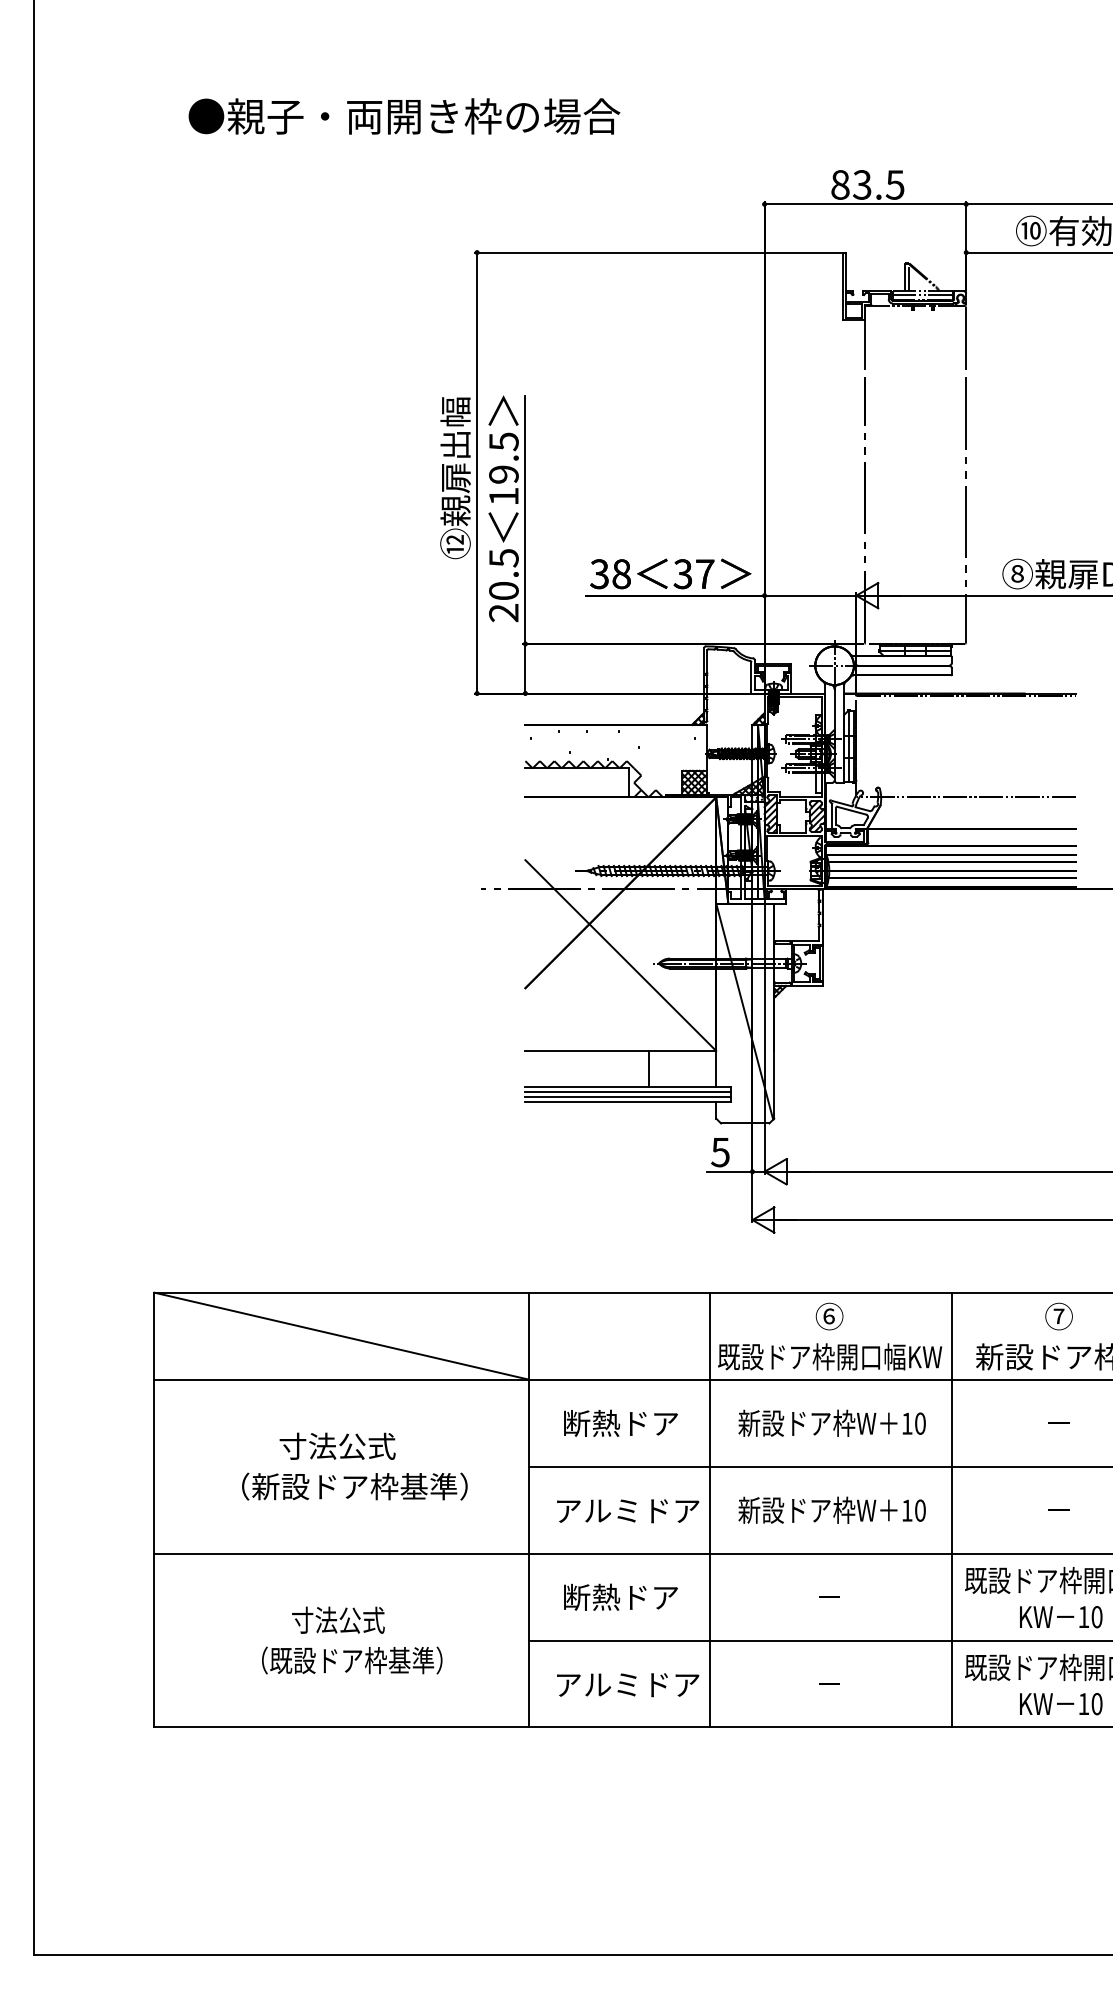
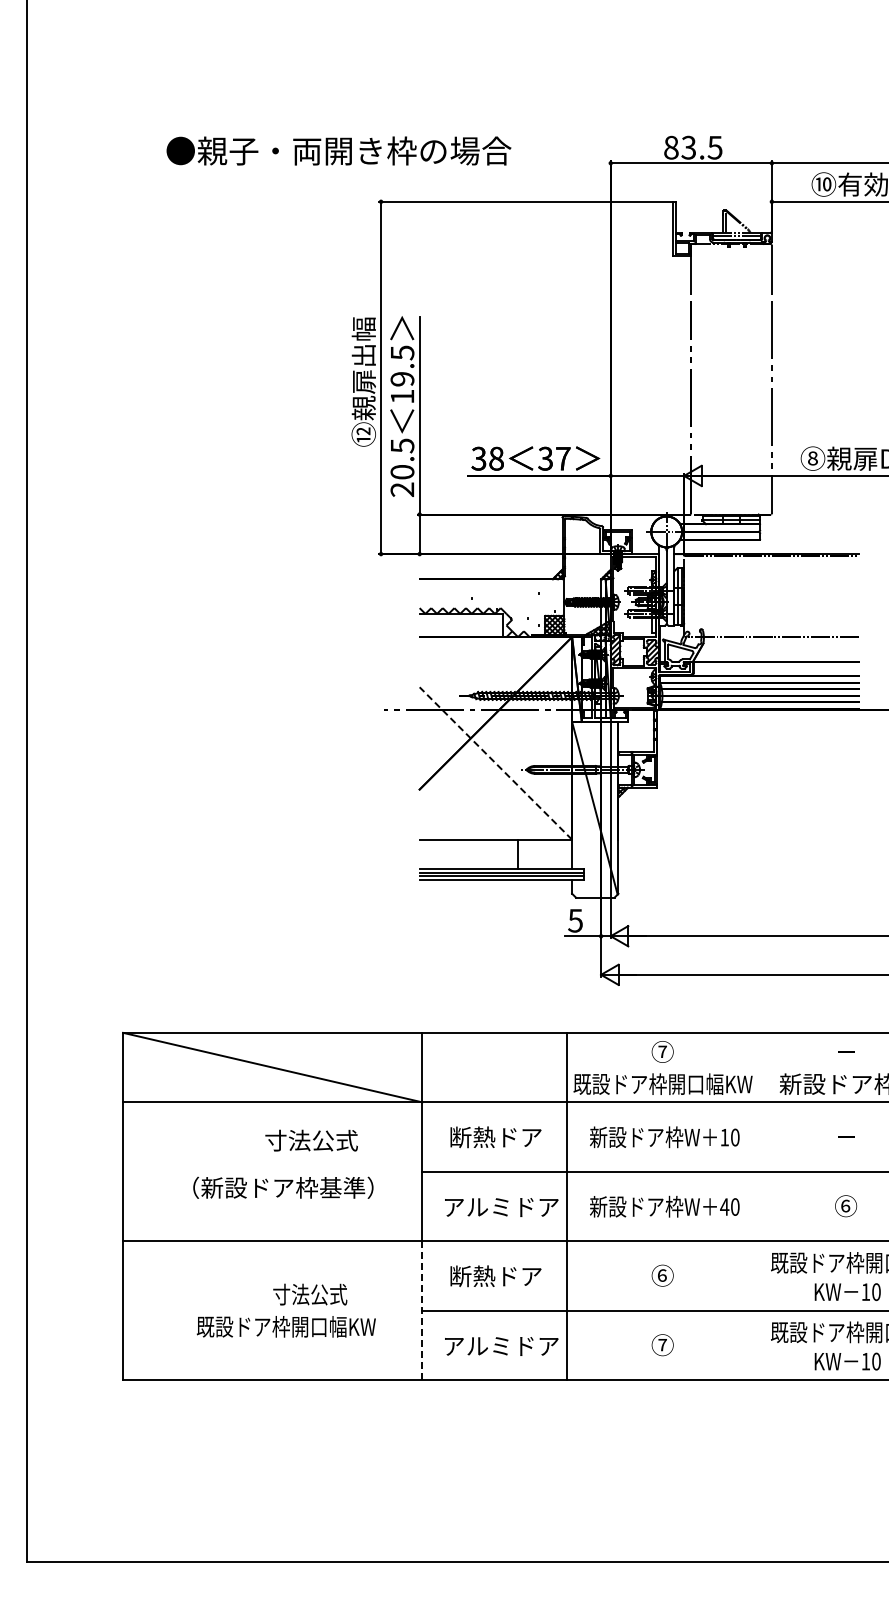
text: (403, 115) -> (338, 150), moved
line: (620, 955) -> (495, 763), solid -> dashed
text: (829, 1315) -> (662, 1051), ⑥ -> ⑦
text: (1059, 1315) -> (846, 1051), ⑦ -> －
text: (337, 1446) -> (311, 1140), moved
text: (906, 1509) -> (724, 1206), 10 -> 40
line: (951, 1509) -> (760, 1206), removed
text: (1059, 1509) -> (846, 1206), － -> ⑥
text: (829, 1596) -> (662, 1275), － -> ⑥
text: (338, 1620) -> (310, 1294), moved
line: (528, 1641) -> (422, 1311), solid -> dashed
text: (357, 1660) -> (285, 1326), （既設ドア枠基準） -> 既設ドア枠開口幅KW
text: (829, 1683) -> (662, 1345), － -> ⑦

